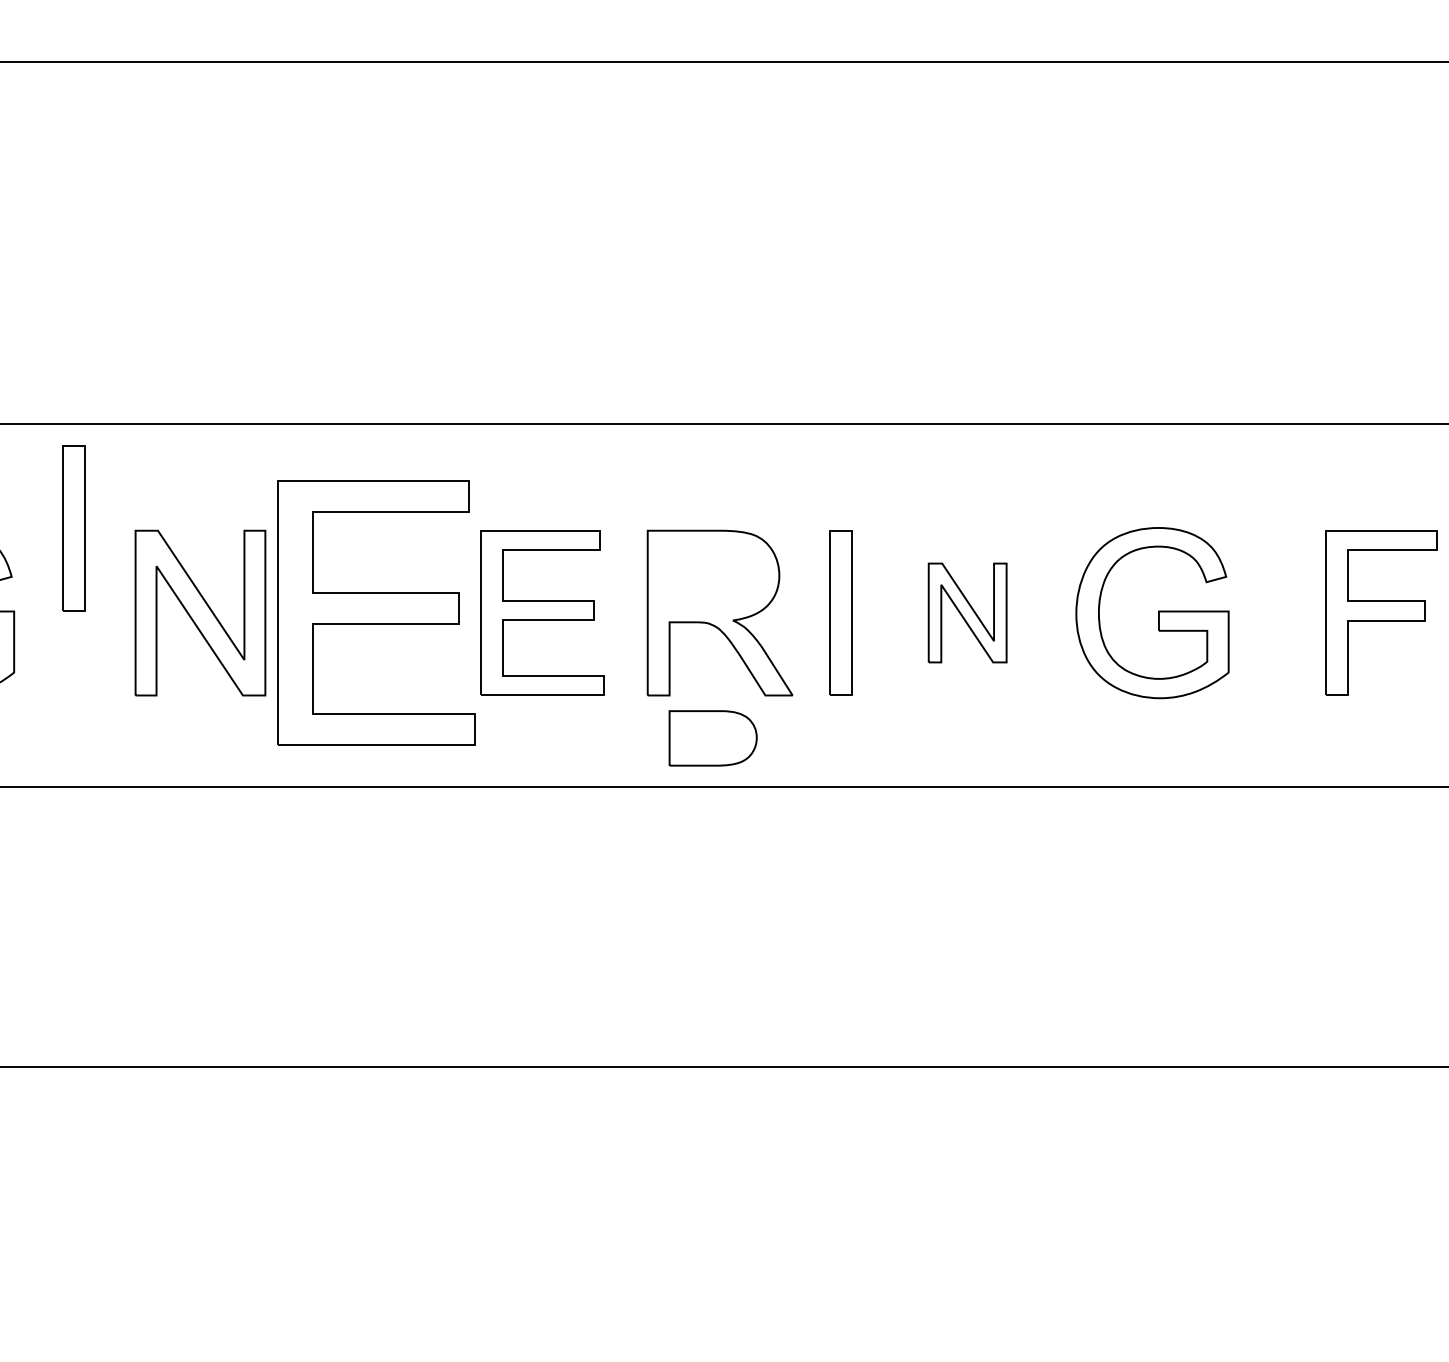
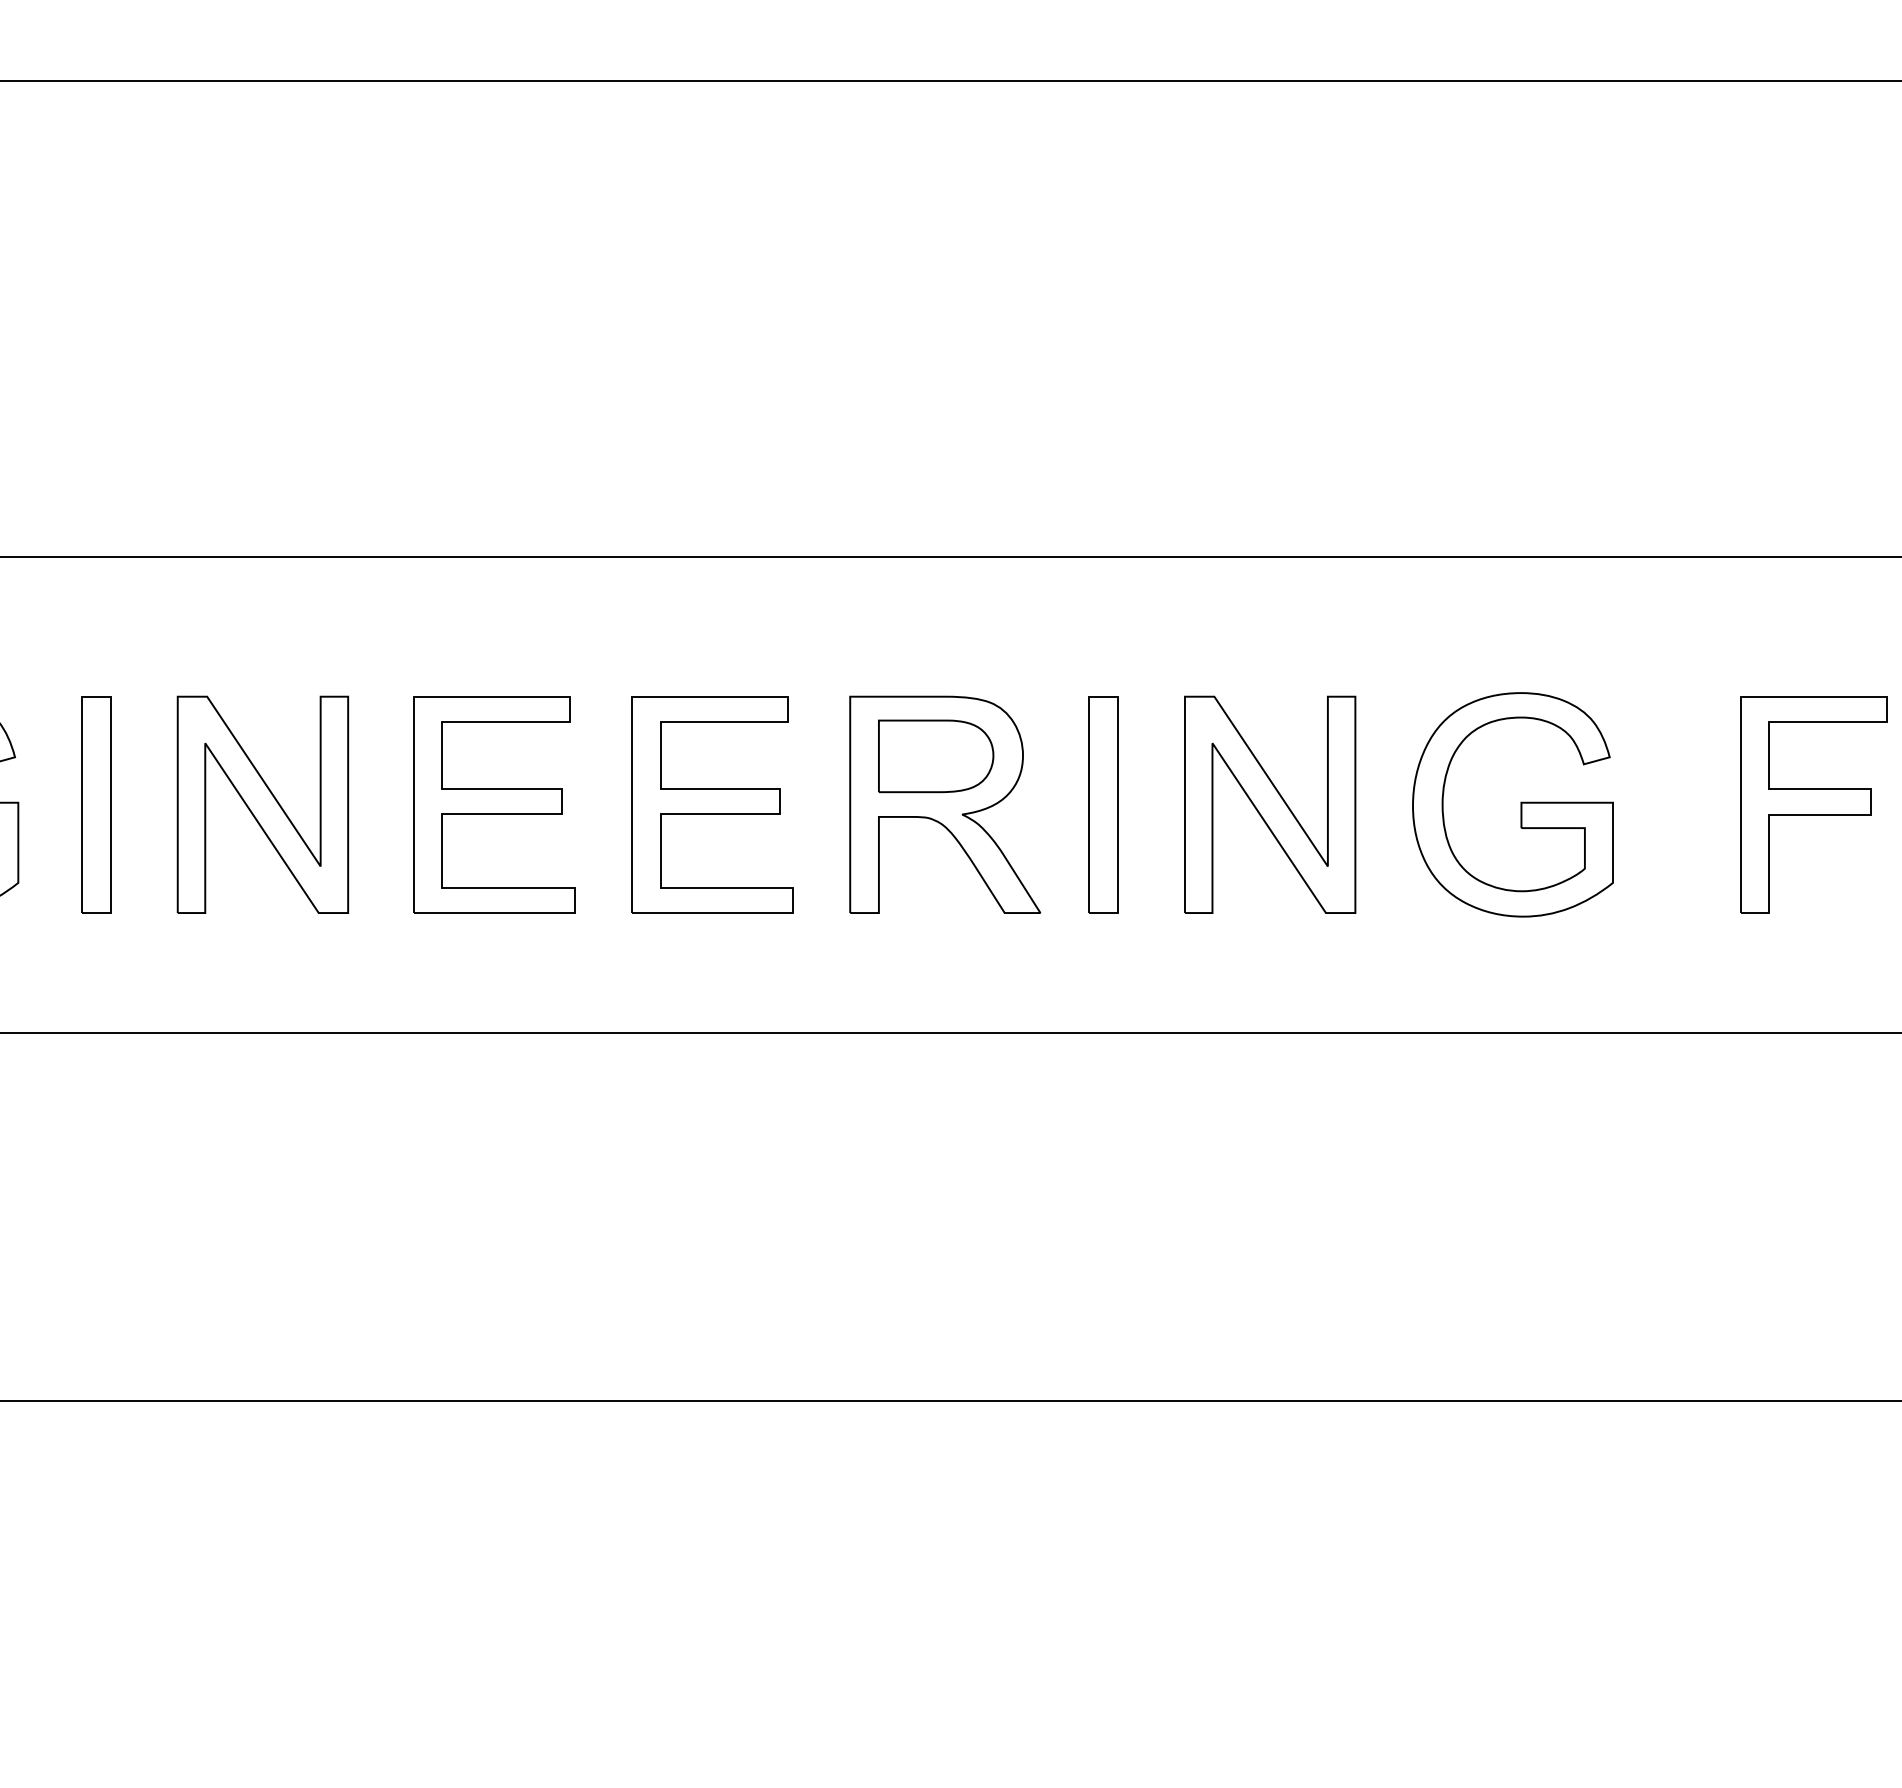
part: (73, 528) -> (96, 804), moved
part: (376, 612) -> (494, 804), size x0.62
part: (967, 612) -> (1270, 804), size x1.67
part: (713, 738) -> (936, 756), moved

